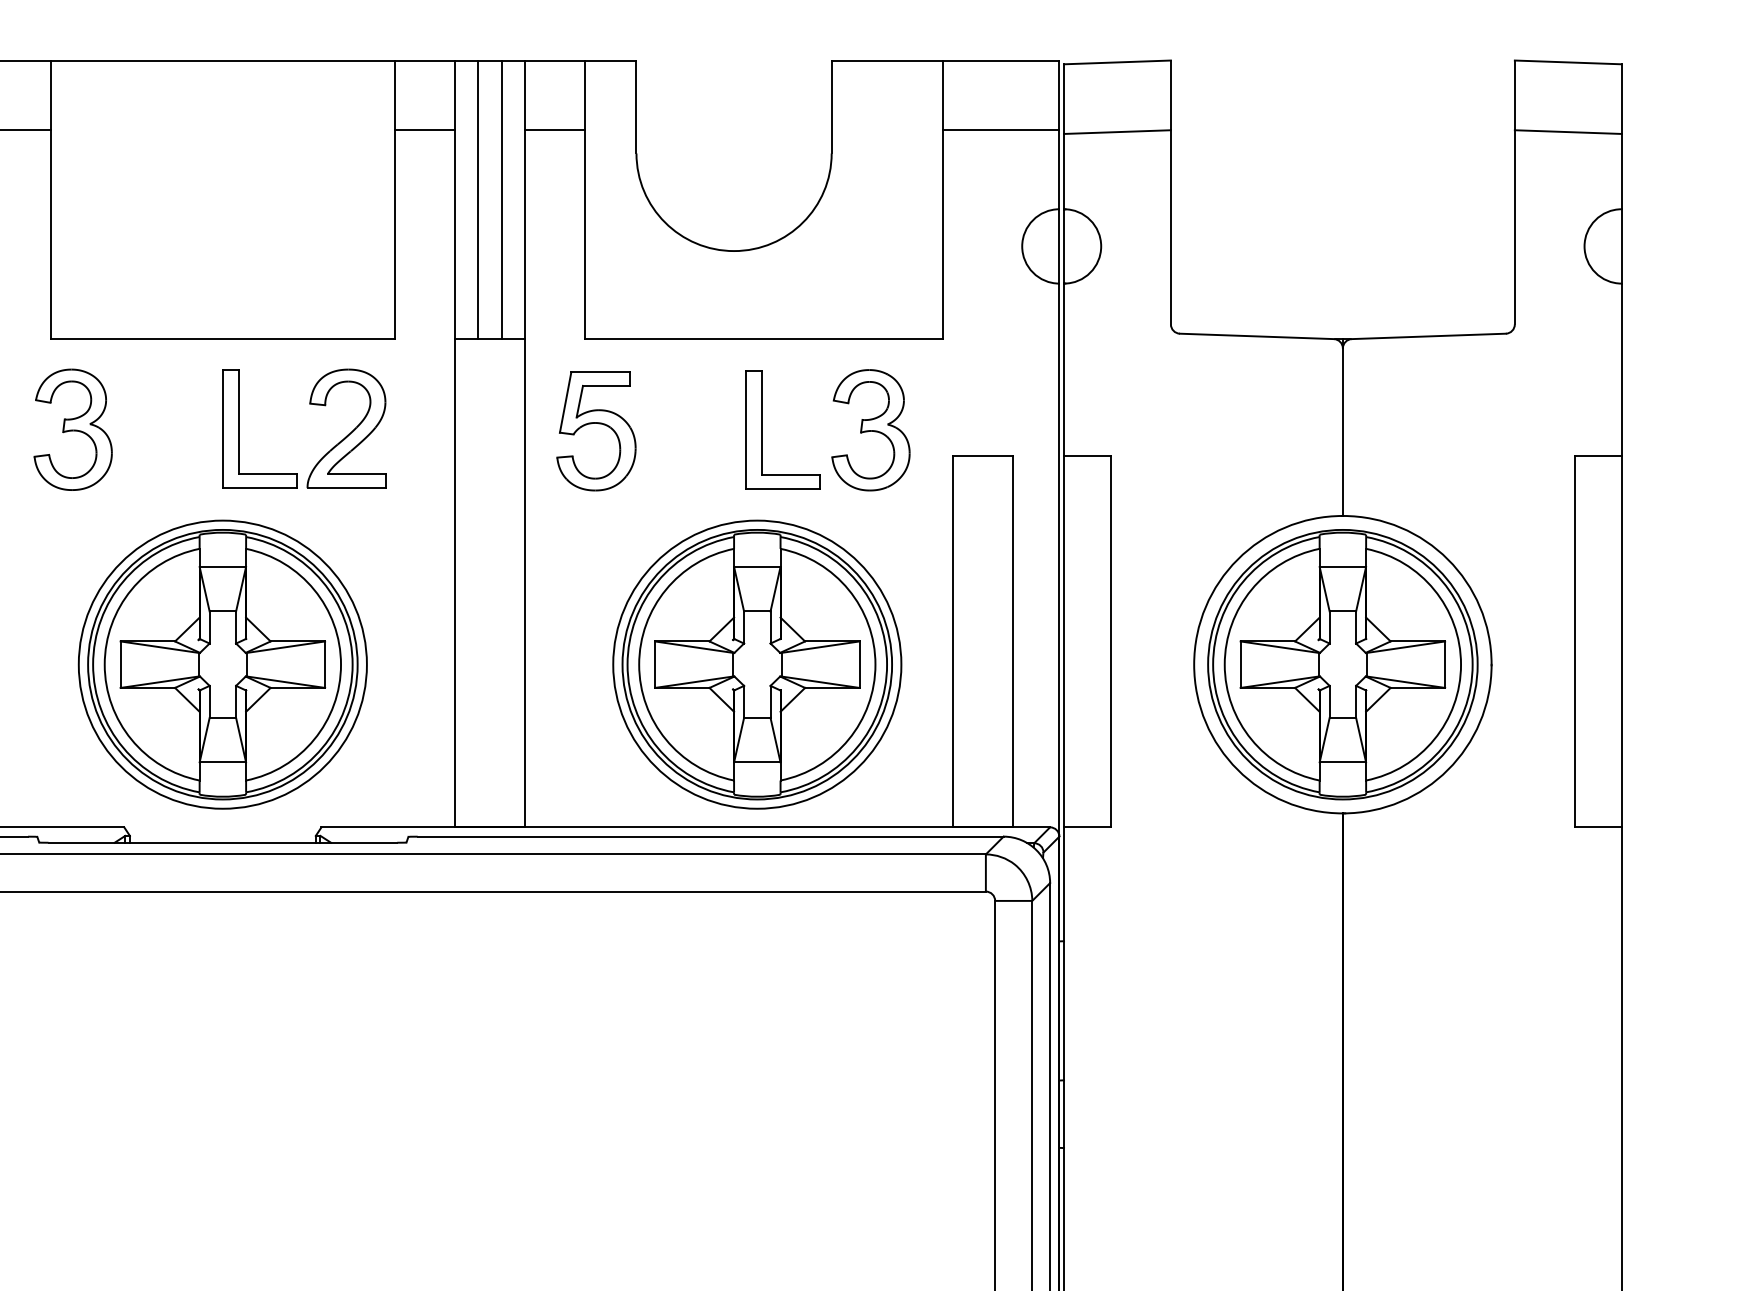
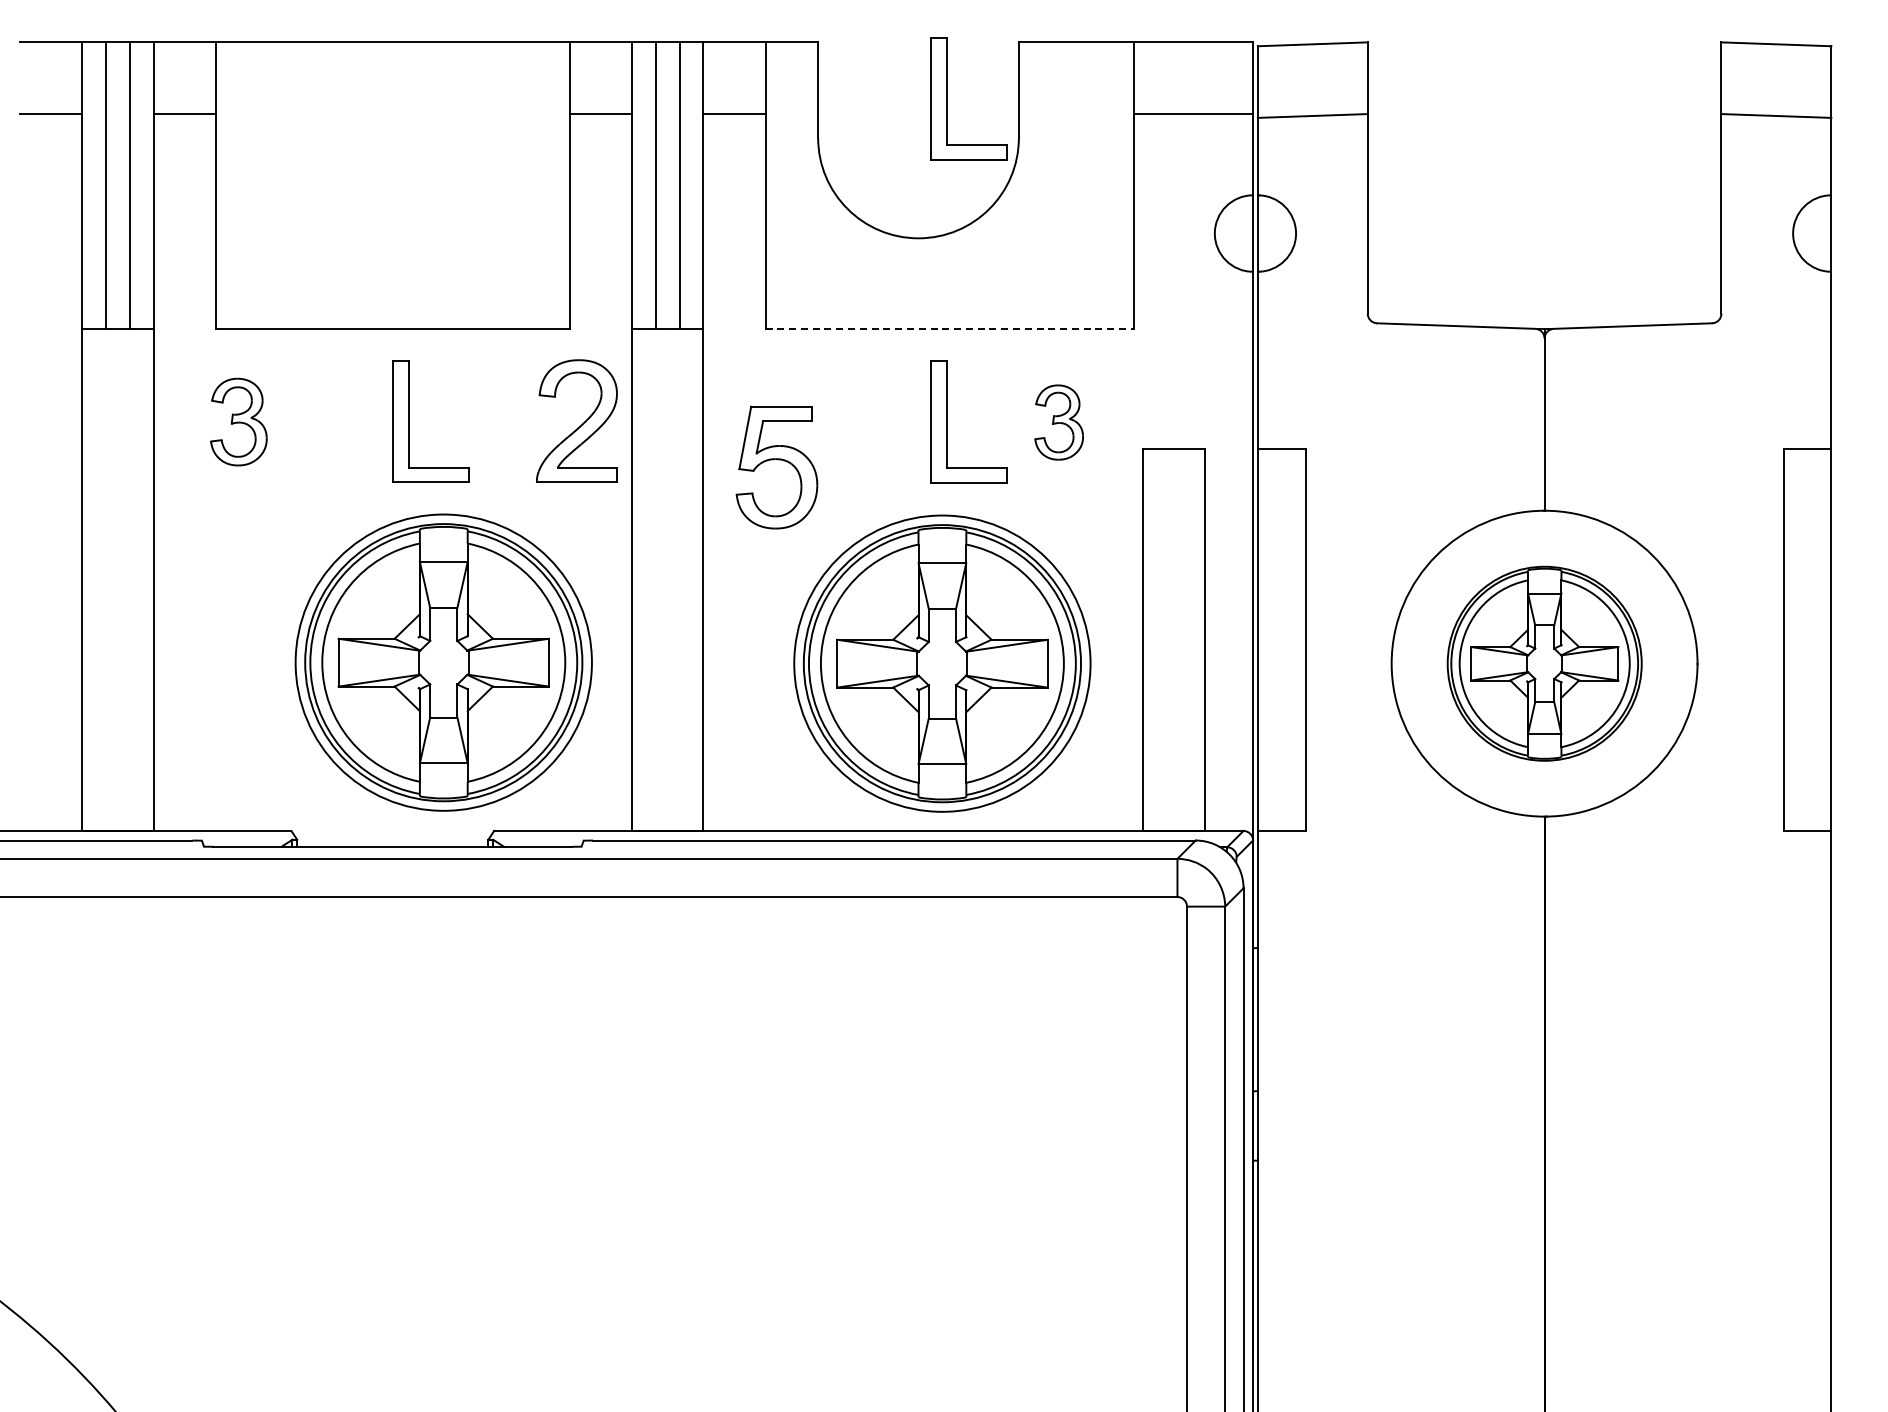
part: (762, 115) -> (947, 98), added
line: (765, 339) -> (950, 329), solid -> dashed
part: (596, 424) -> (777, 460), moved
part: (72, 429) -> (238, 421), size x0.7
part: (870, 430) -> (1058, 422), size x0.6
part: (348, 434) -> (578, 426), moved
part: (222, 664) -> (443, 662), moved
part: (1342, 664) -> (1544, 663), size x0.7

